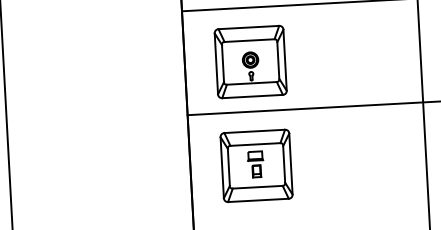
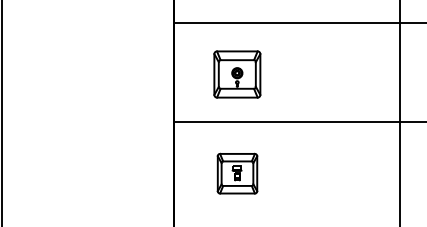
part: (250, 62) -> (237, 74), size x0.7
part: (256, 165) -> (237, 173), size x0.6

